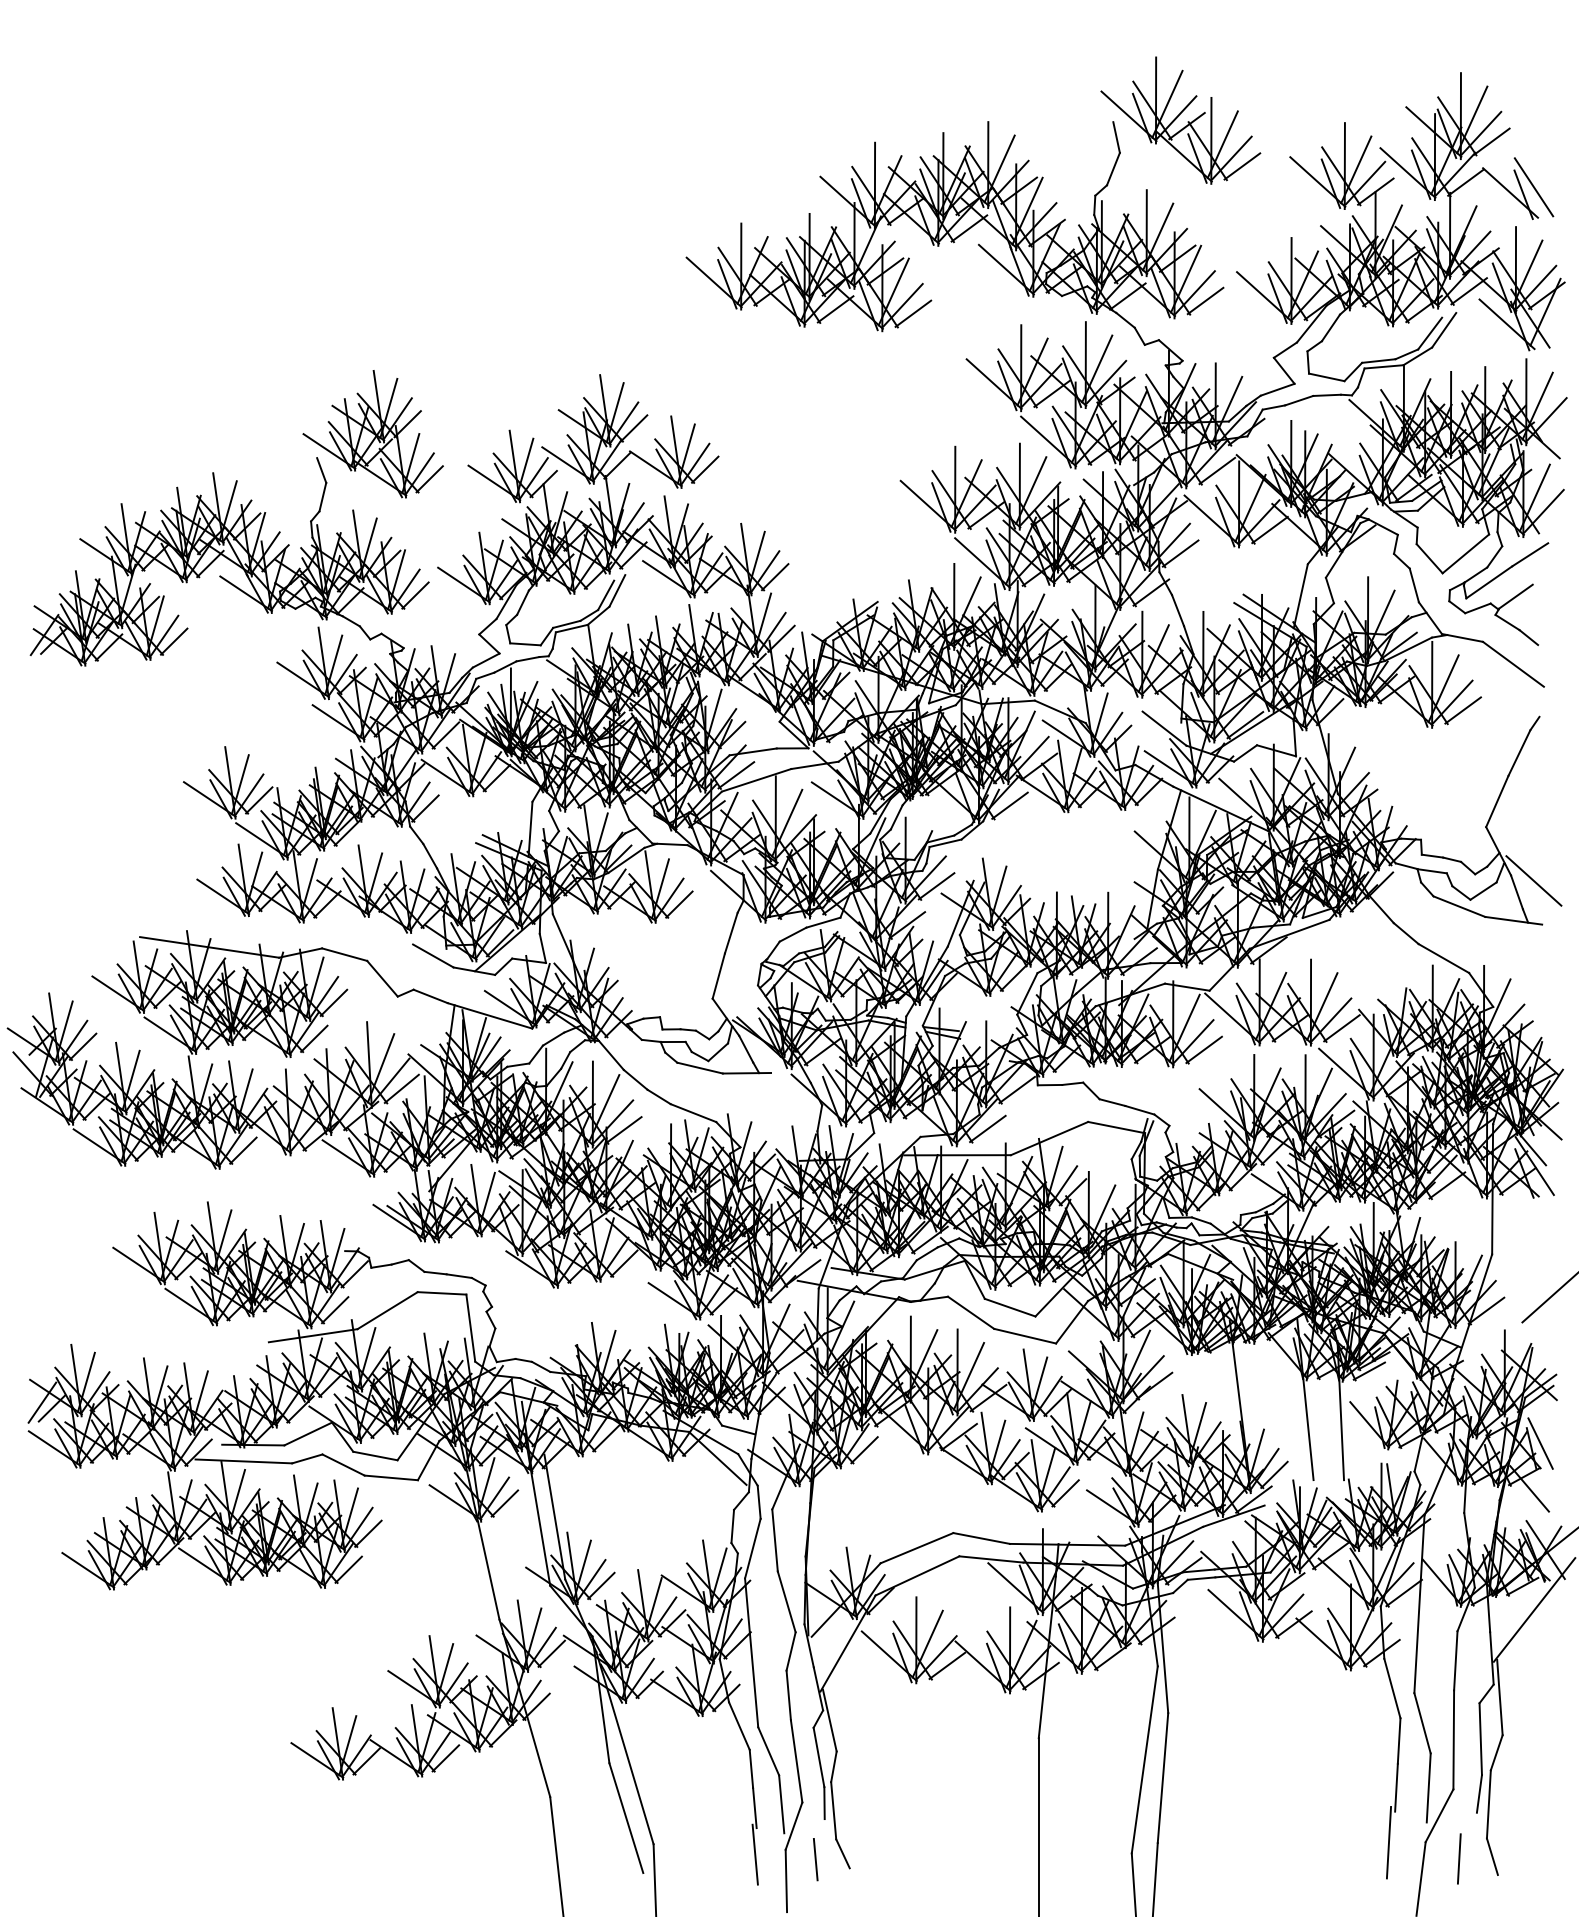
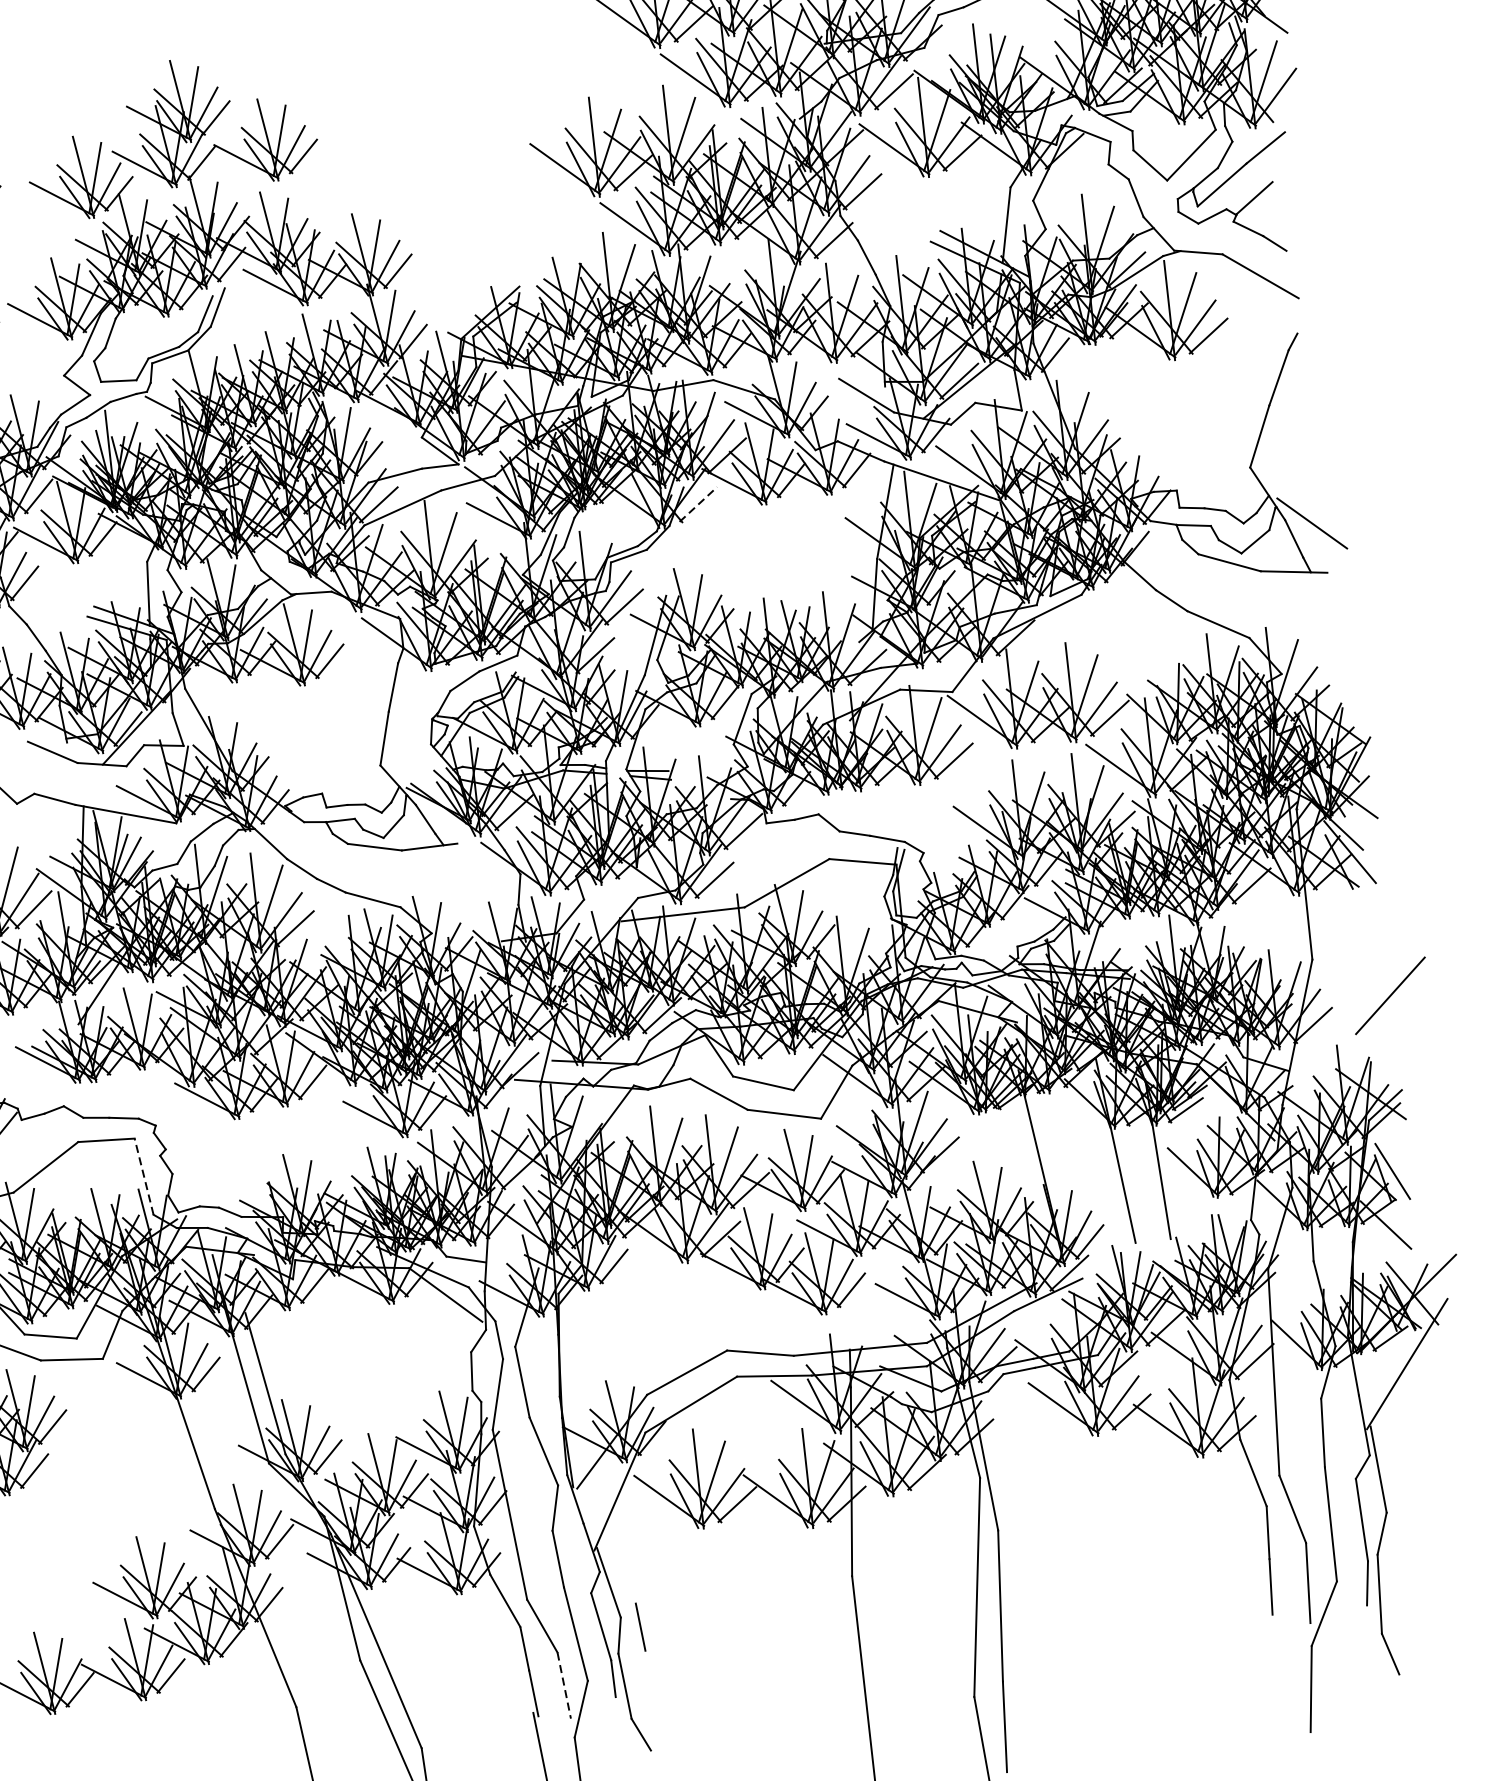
line: (1010, 805) -> (698, 504), solid -> dashed
line: (470, 1328) -> (143, 1177), solid -> dashed
line: (781, 1804) -> (564, 1685), solid -> dashed
line: (1388, 1842) -> (1268, 1651), removed
line: (1458, 1858) -> (1351, 1660), removed
line: (815, 1859) -> (640, 1627), moved

